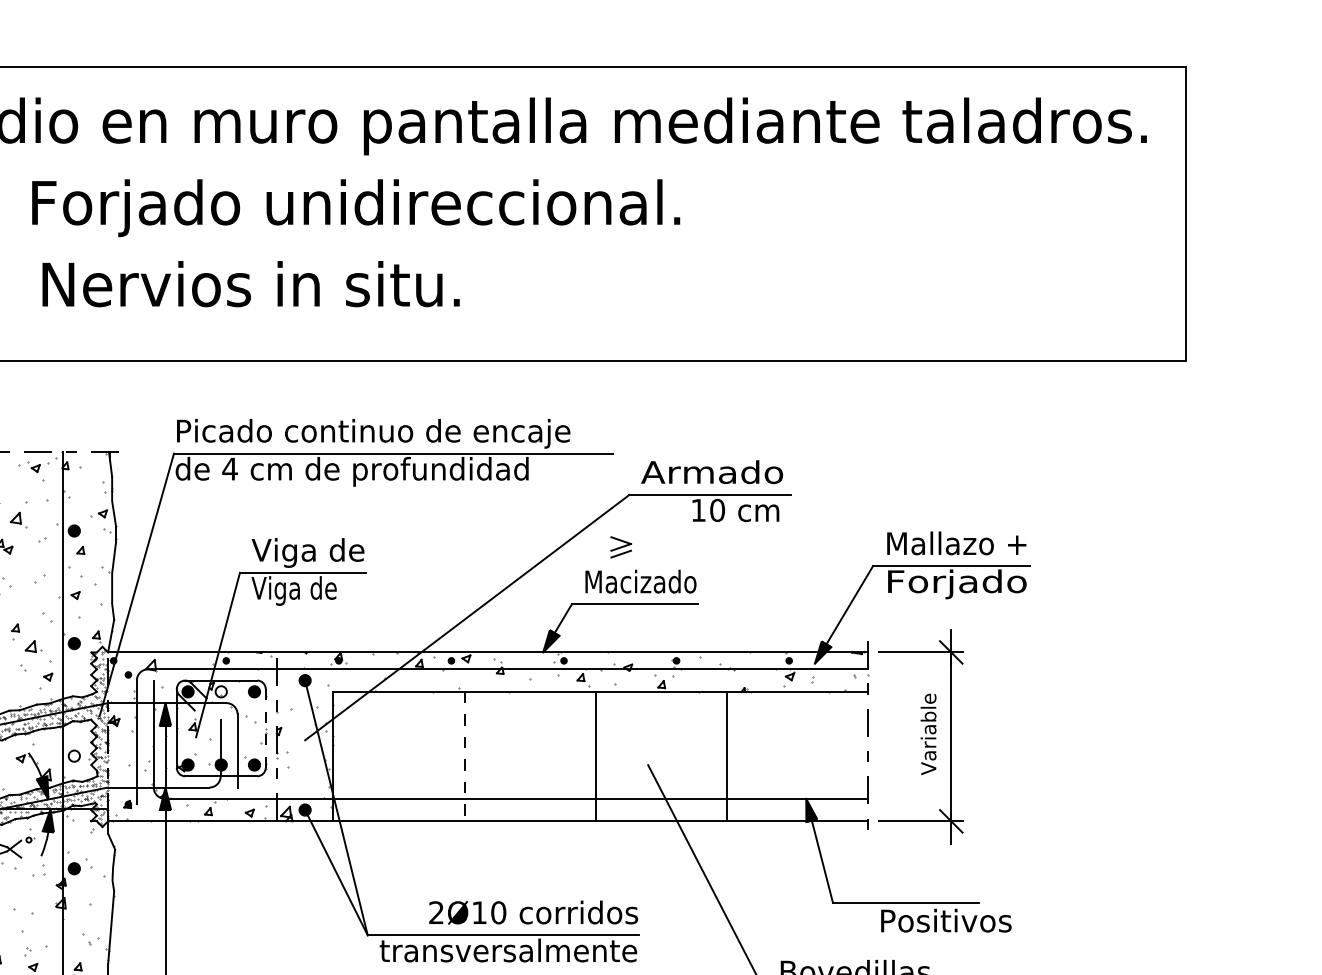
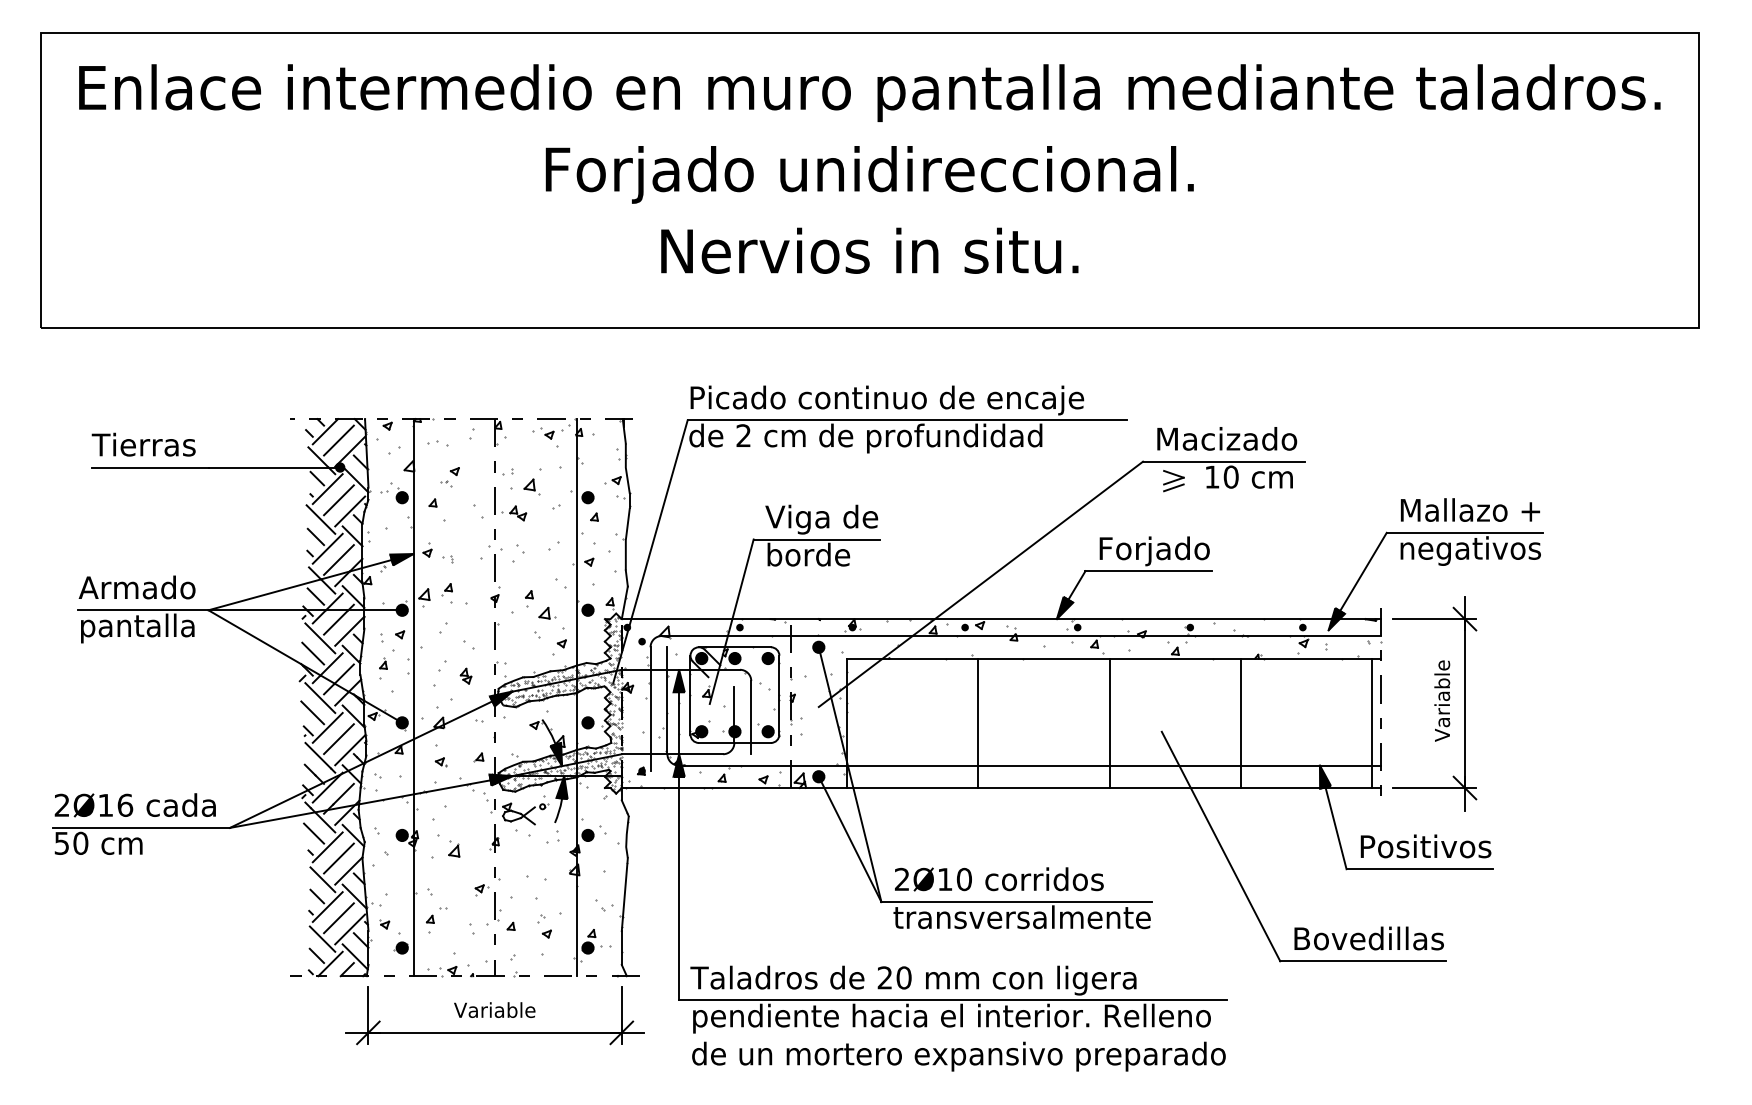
text: (250, 283) -> (869, 250), moved
text: (229, 468) -> (743, 435), 4 -> 2
text: (711, 471) -> (1225, 438), Armado -> Macizado
part: (620, 547) -> (1173, 481), moved
text: (956, 583) -> (1470, 550), Forjado -> negativos
text: (640, 584) -> (1154, 551), Macizado -> Forjado
text: (293, 590) -> (807, 557), Viga de -> borde
fill: (220, 691) -> (734, 658), added
line: (265, 728) -> (779, 695), dashed -> solid
fill: (73, 755) -> (587, 722), added
line: (464, 756) -> (978, 723), dashed -> solid
line: (858, 756) -> (1372, 723), added
text: (533, 912) -> (999, 879), moved
text: (945, 920) -> (1425, 846), moved

